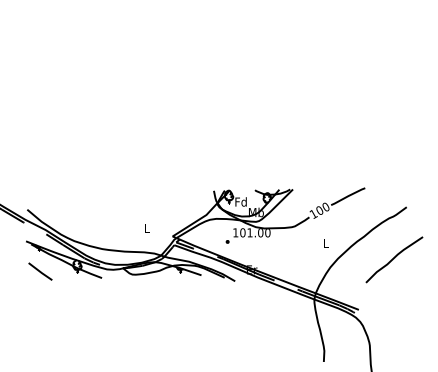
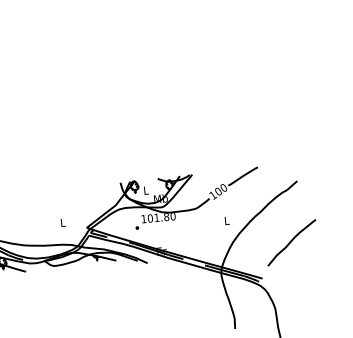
text: (240, 201) -> (145, 190), Fd -> L
text: (260, 233) -> (166, 217), 101.00 -> 101.80
curve: (394, 258) -> (291, 241), moved

